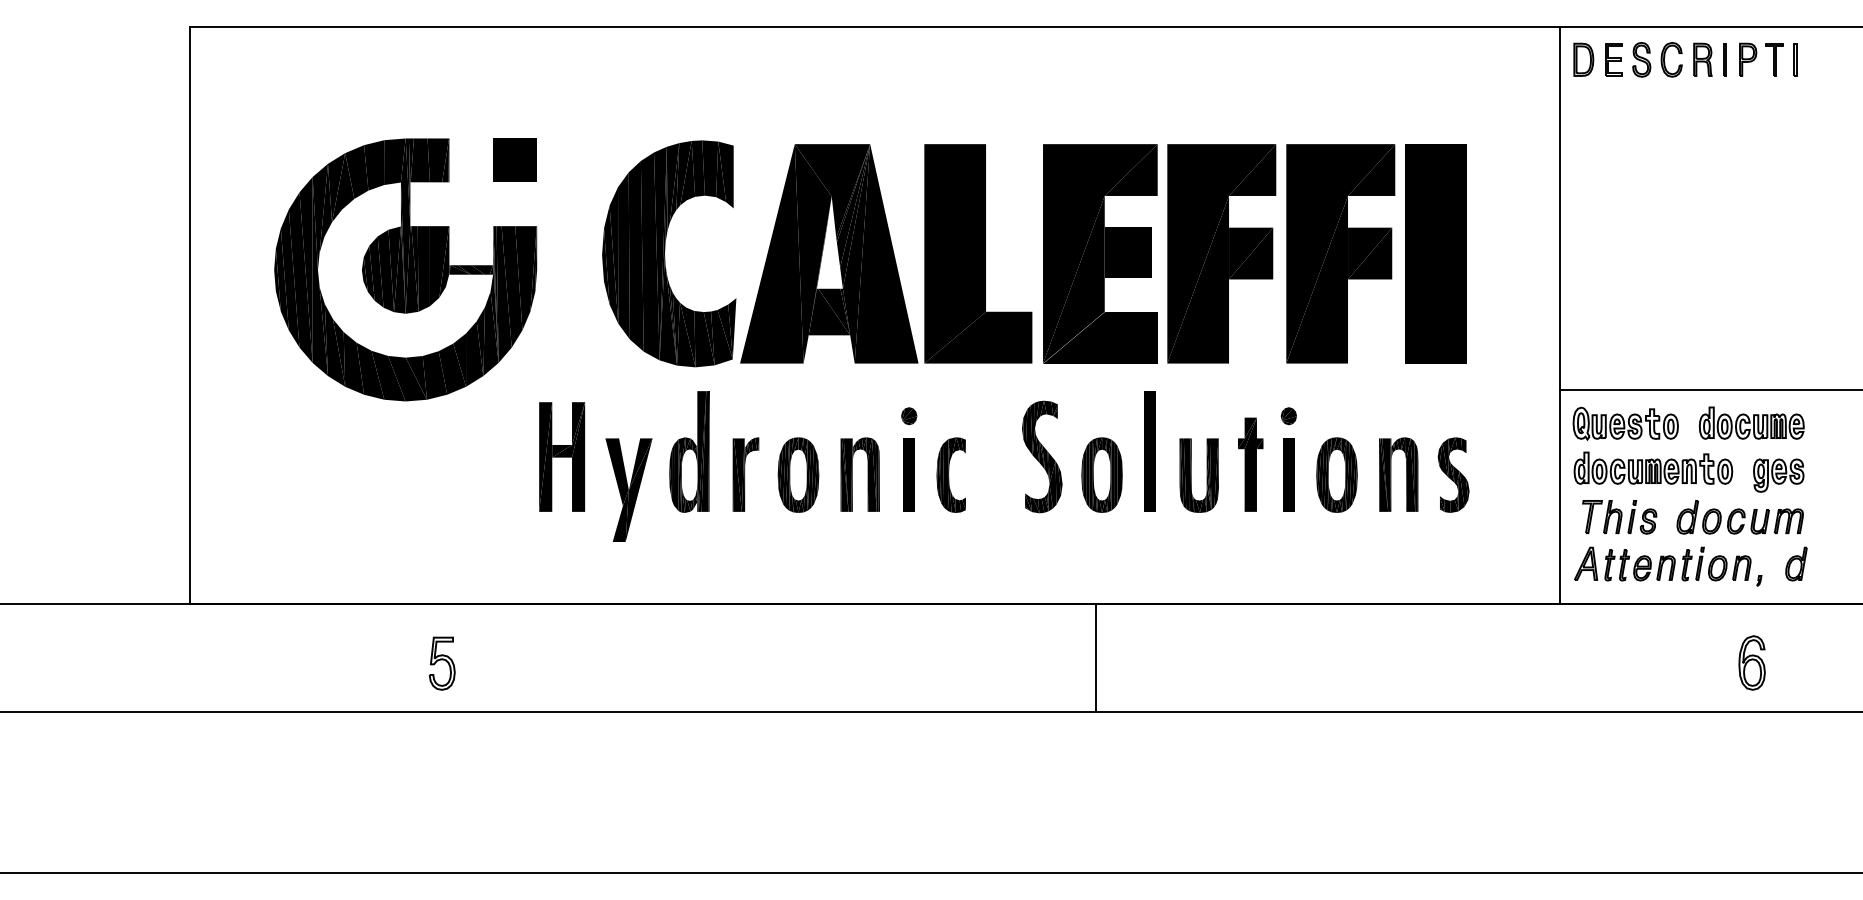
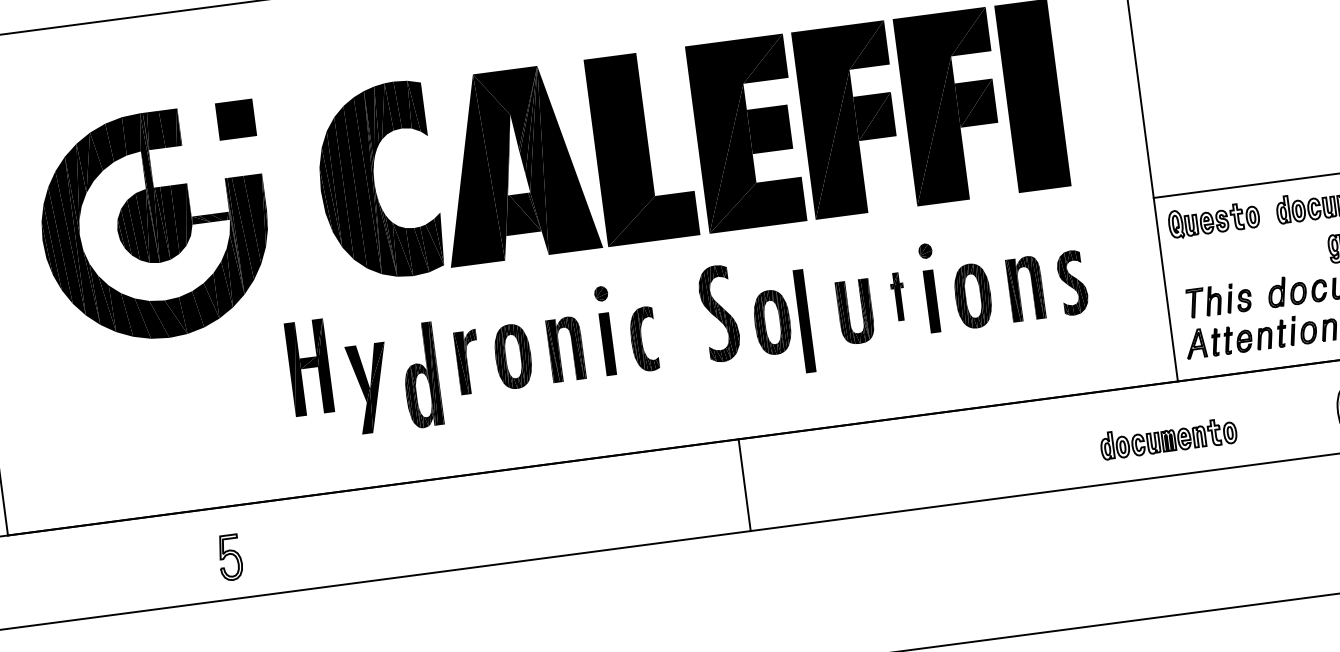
part: (689, 451) -> (421, 375), moved
part: (1149, 451) -> (804, 321), moved
part: (1250, 464) -> (898, 296), size x0.6
part: (1653, 467) -> (1168, 437), moved
line: (1096, 657) -> (744, 484), moved

